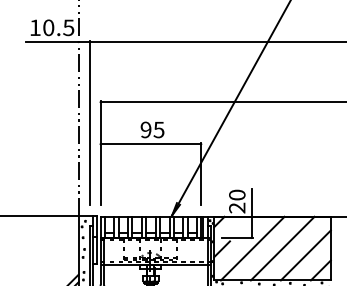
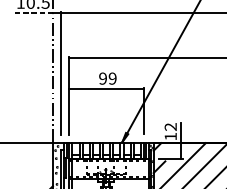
line: (52, 42) -> (33, 13), solid -> dashed
text: (158, 129) -> (112, 78), 95 -> 99
text: (237, 201) -> (170, 131), 20 -> 12

